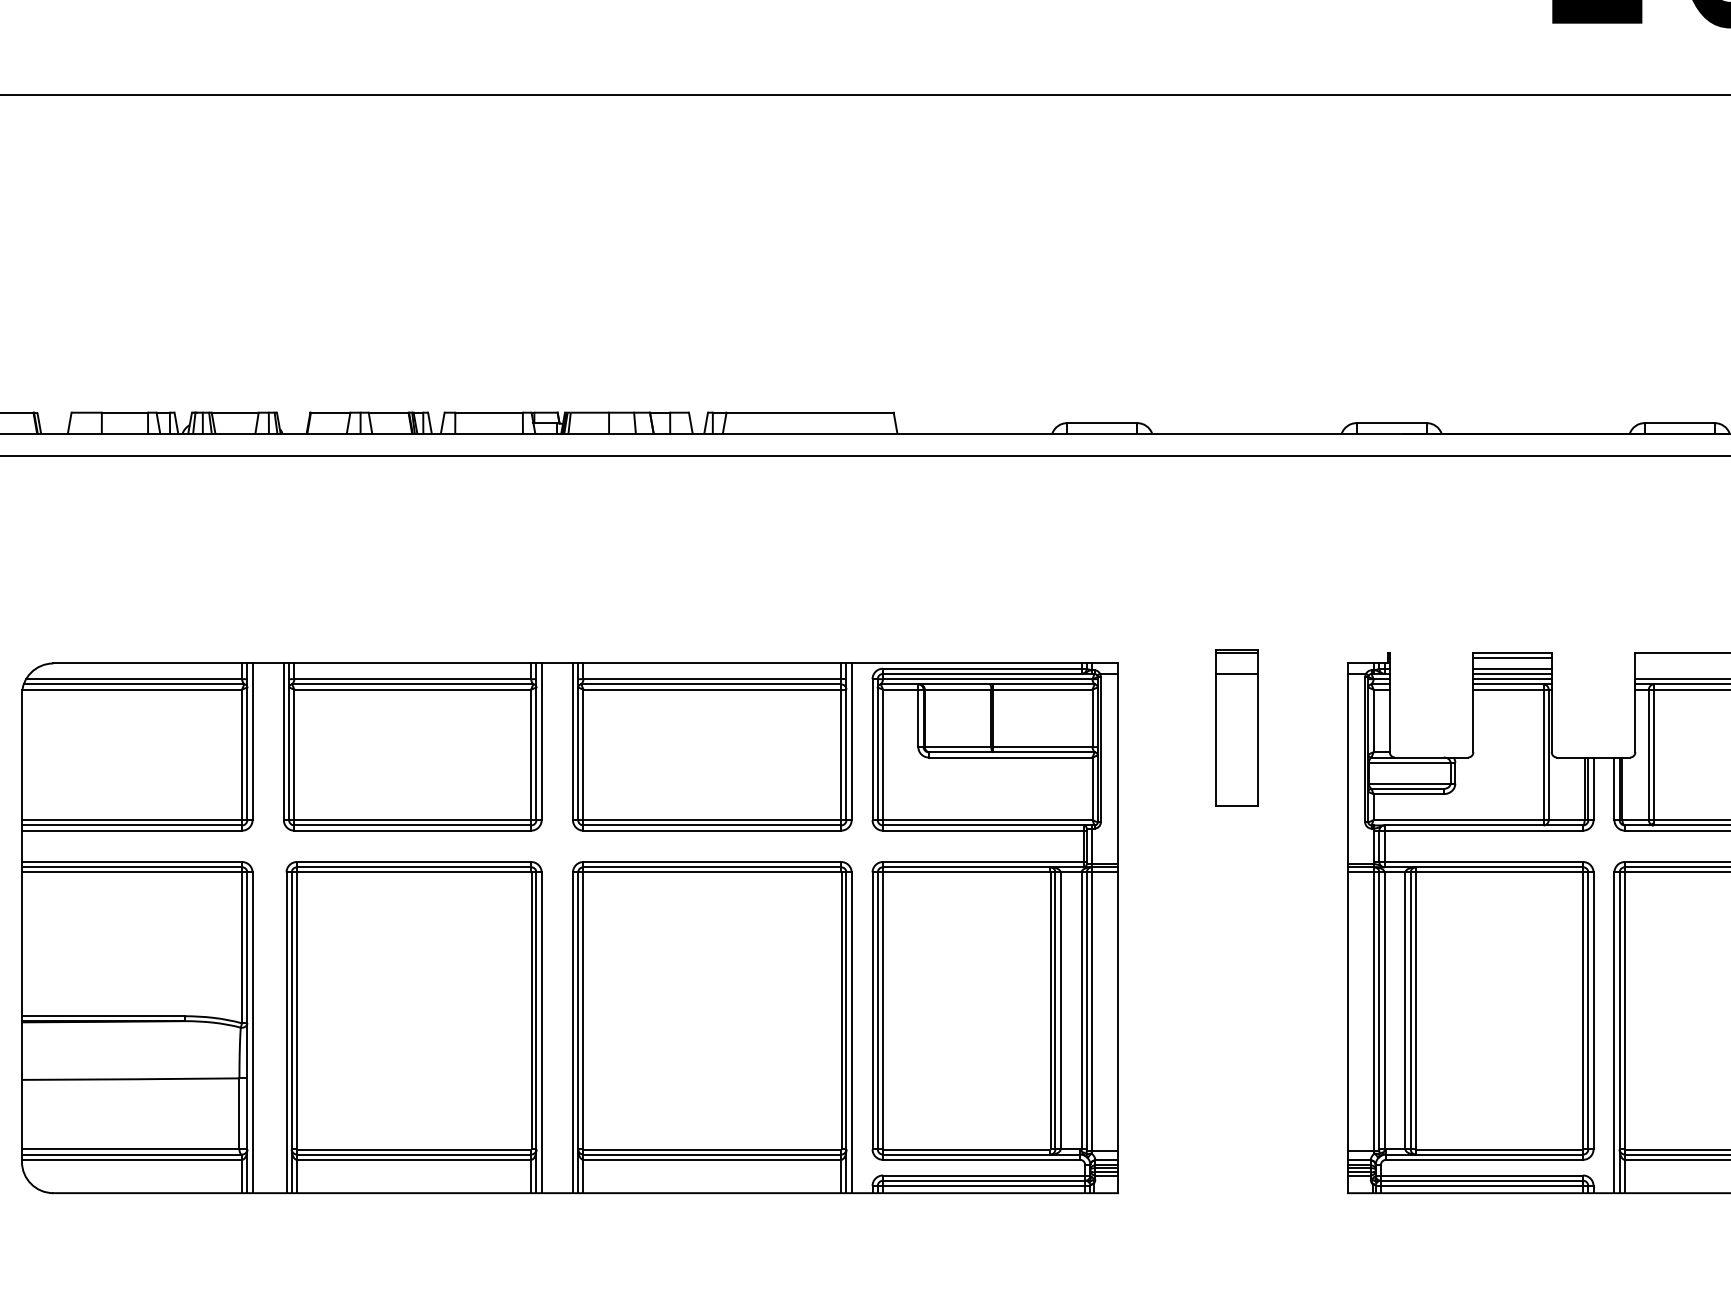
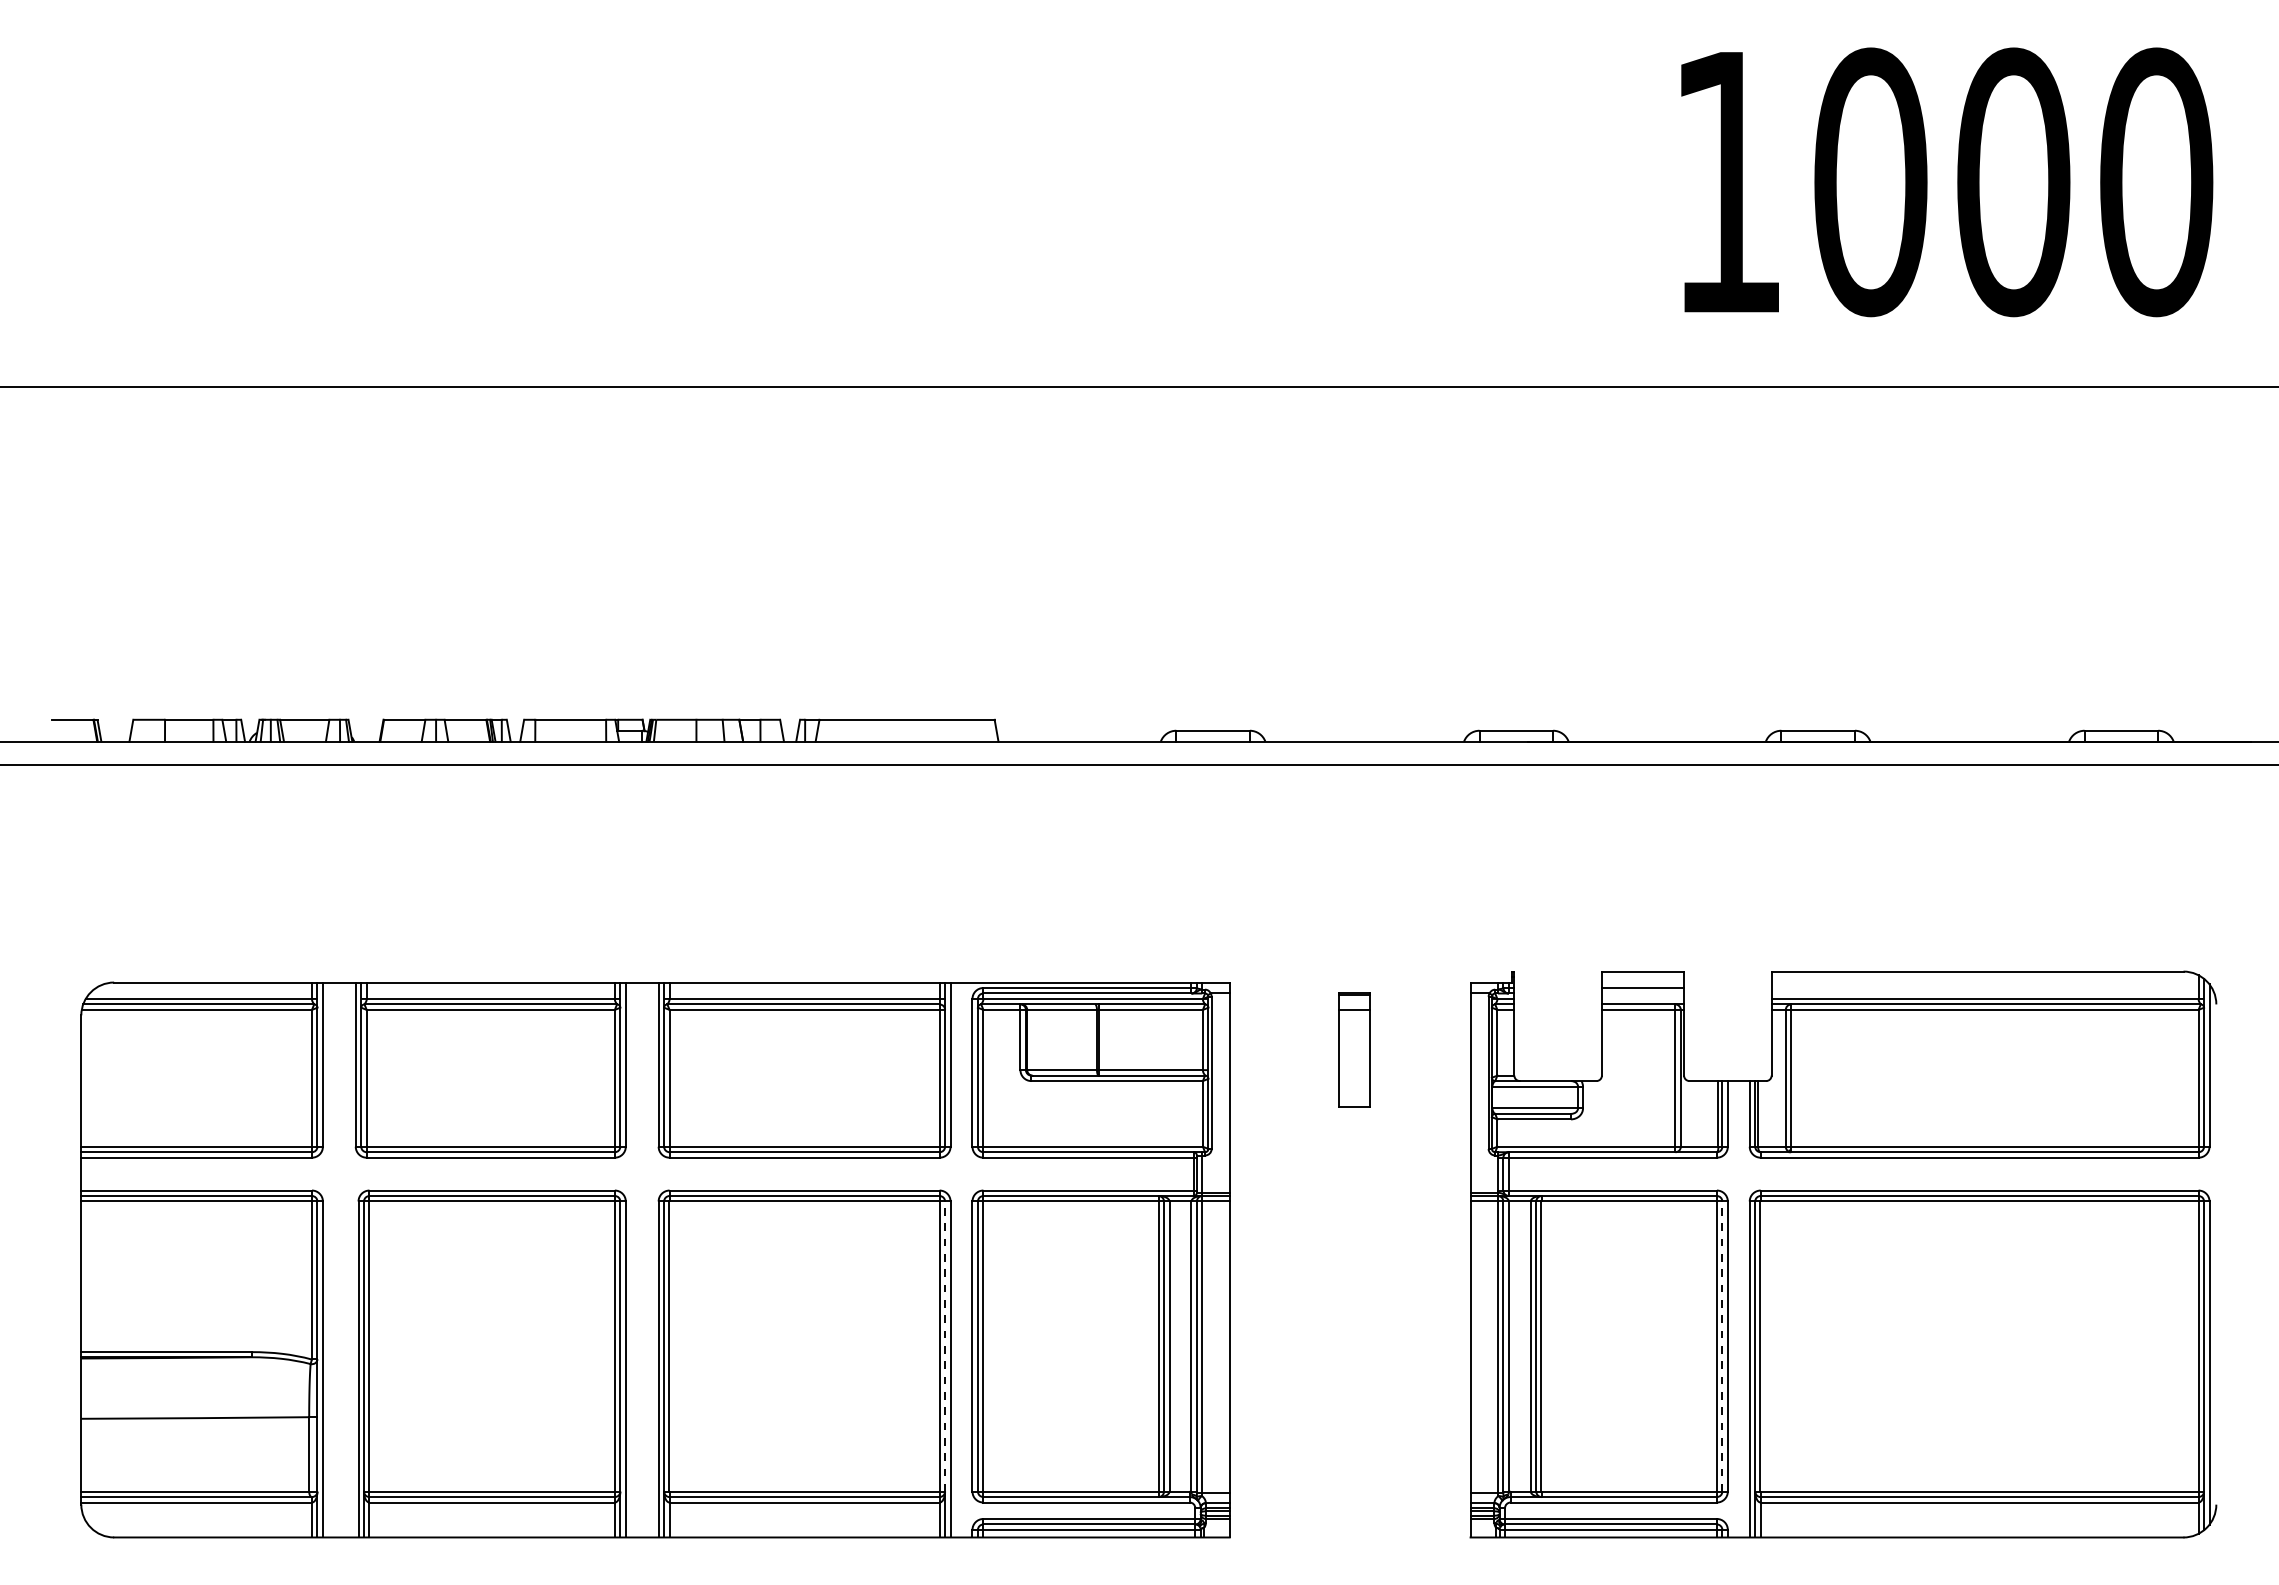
line: (1512, 658) -> (1642, 977), removed
line: (1512, 673) -> (1642, 993), removed
line: (1512, 678) -> (1642, 998), removed
part: (1237, 727) -> (1354, 1049), size x0.7
line: (846, 1010) -> (945, 1346), solid -> dashed
line: (1588, 1010) -> (1722, 1346), solid -> dashed

